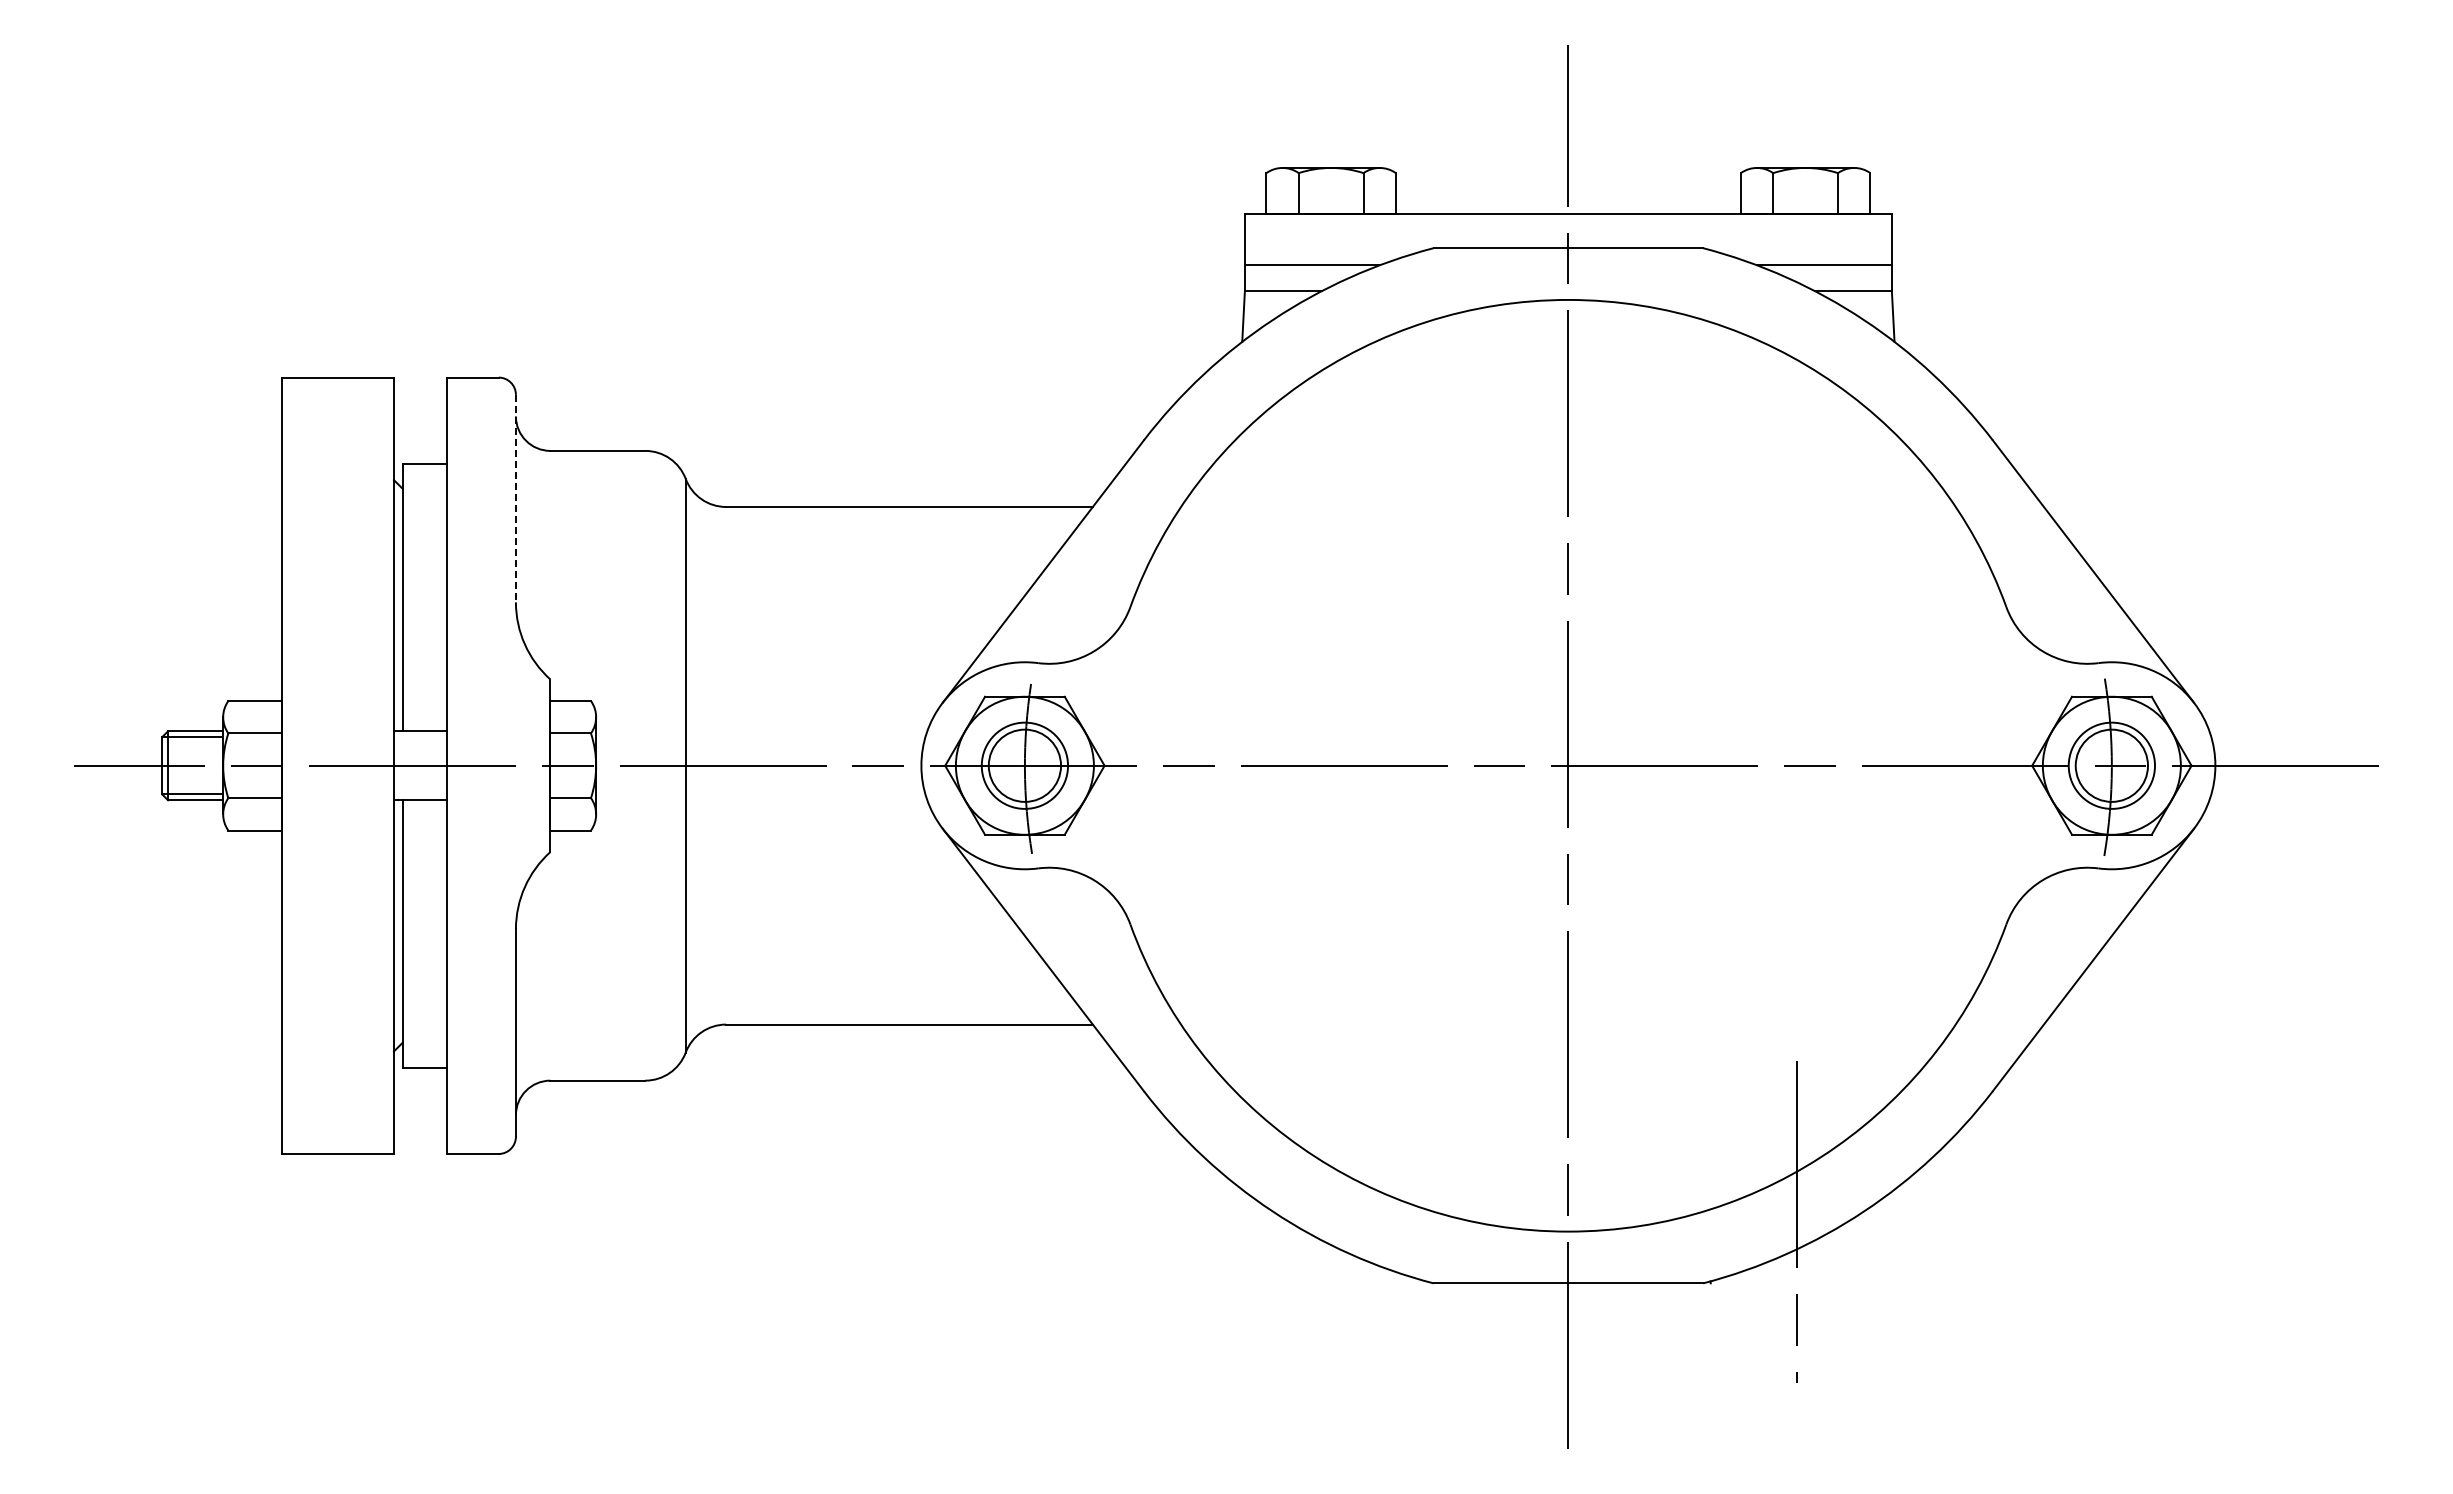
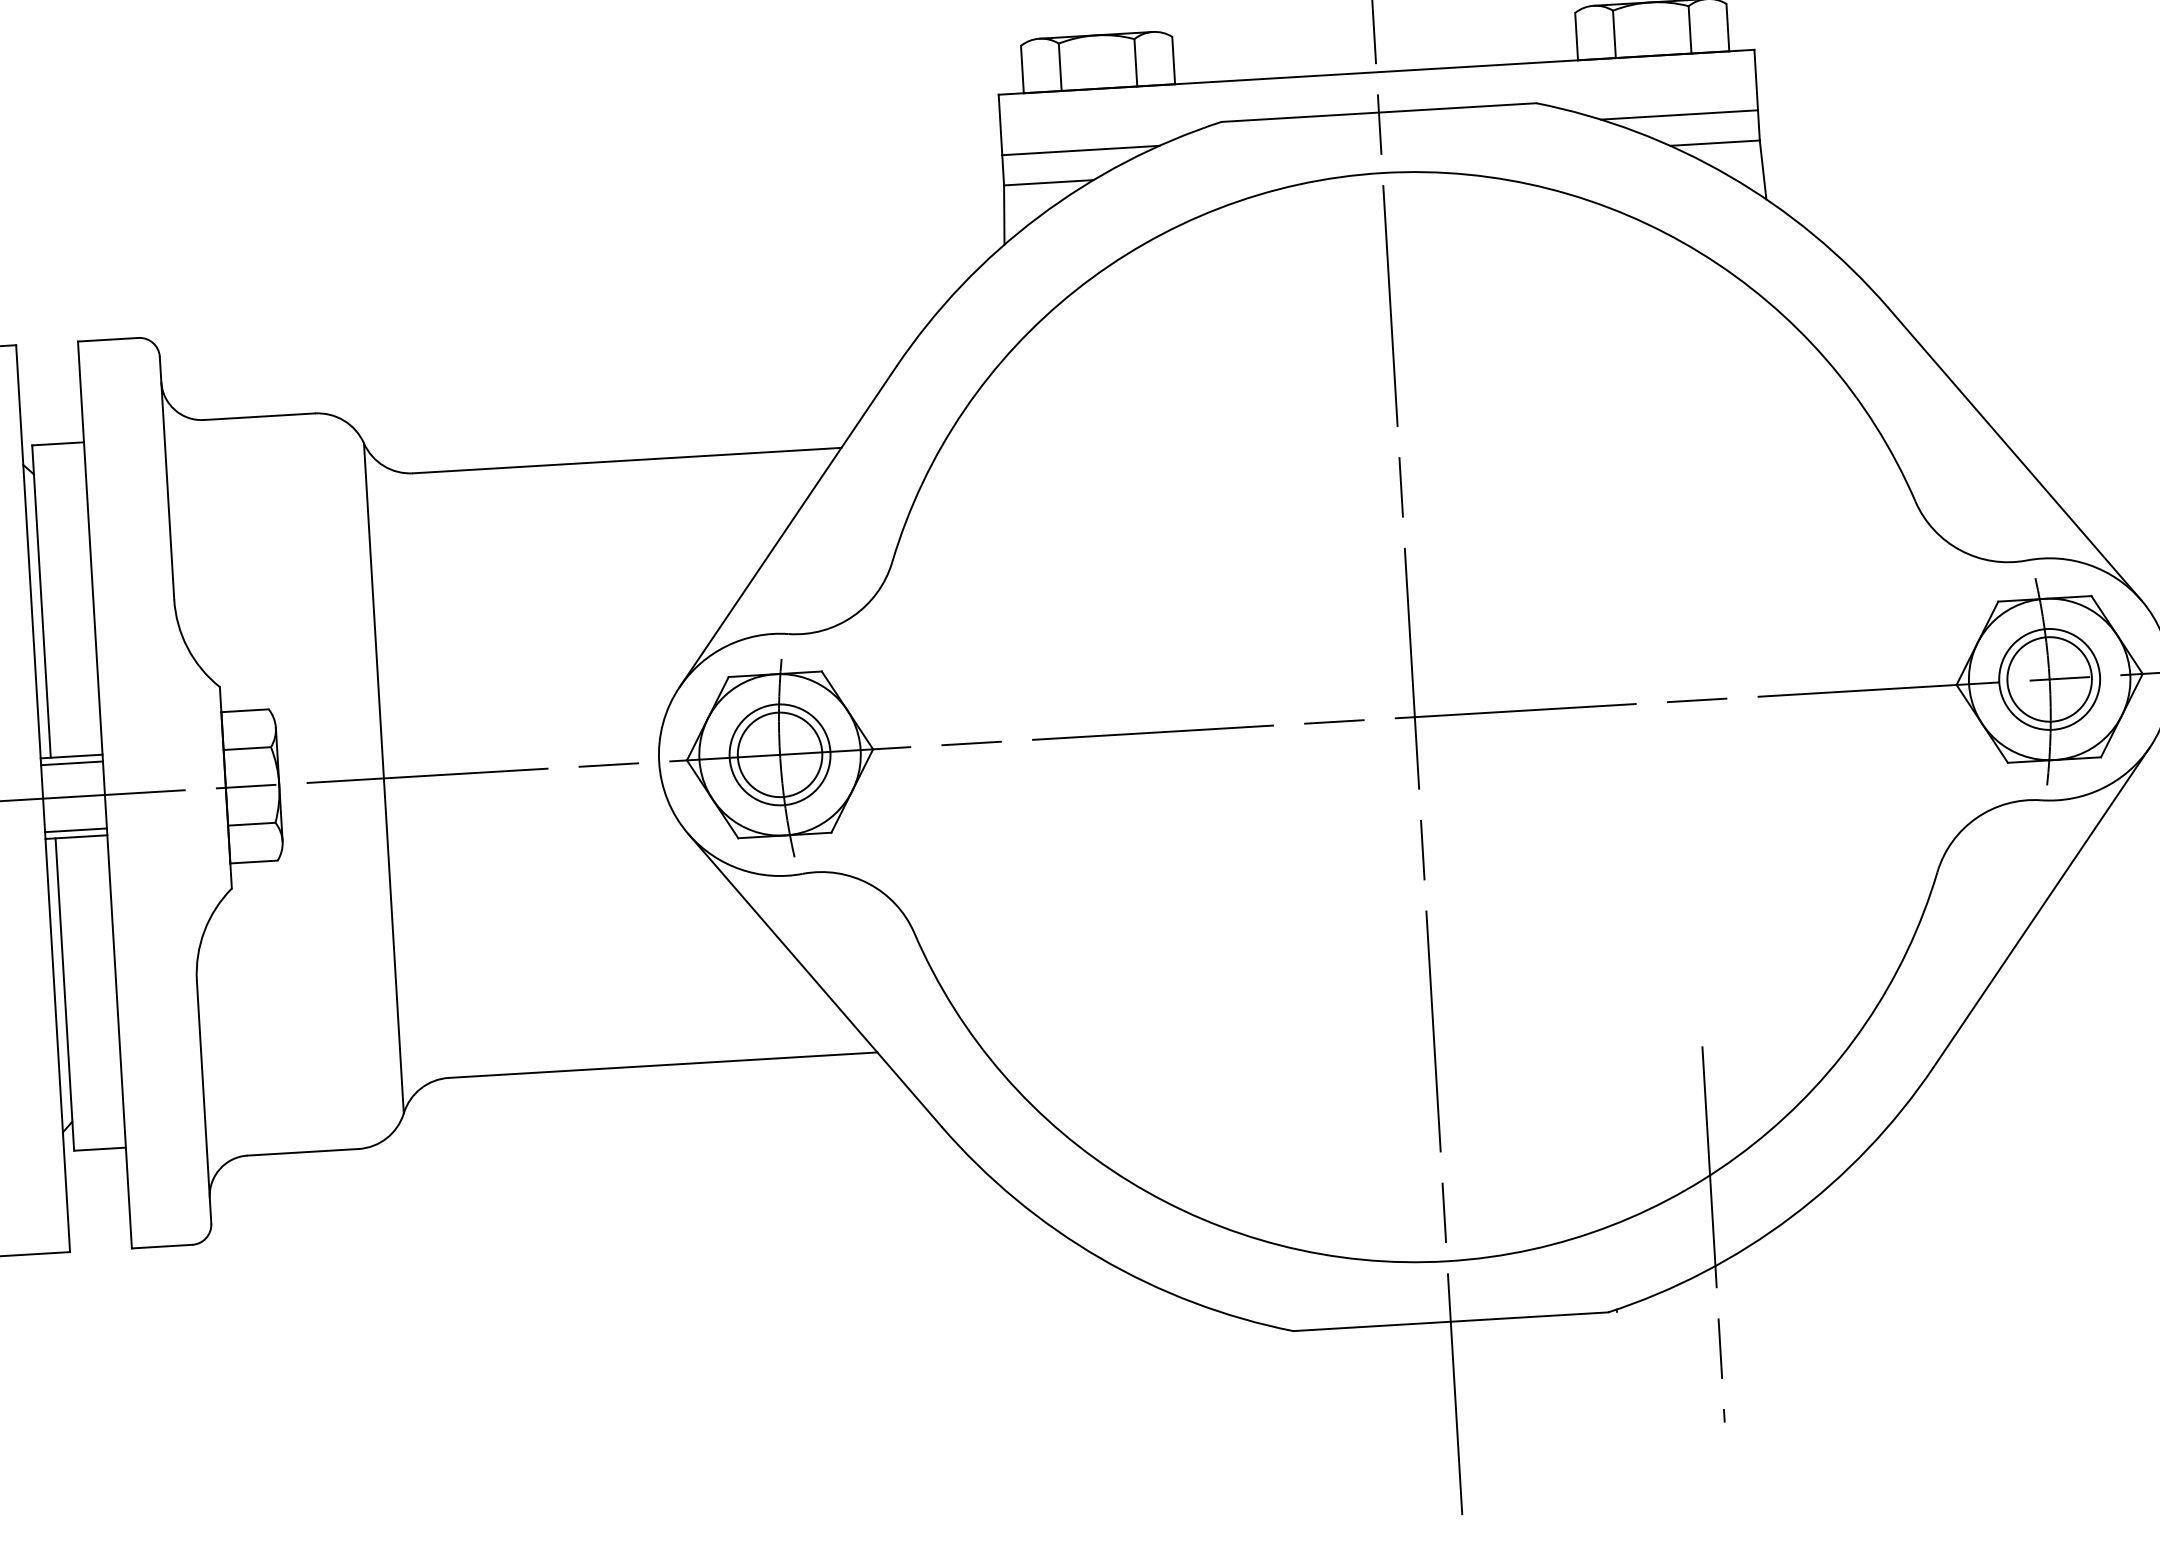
line: (515, 498) -> (166, 478), dashed -> solid
line: (419, 737) -> (70, 763), added
line: (419, 794) -> (74, 830), added

